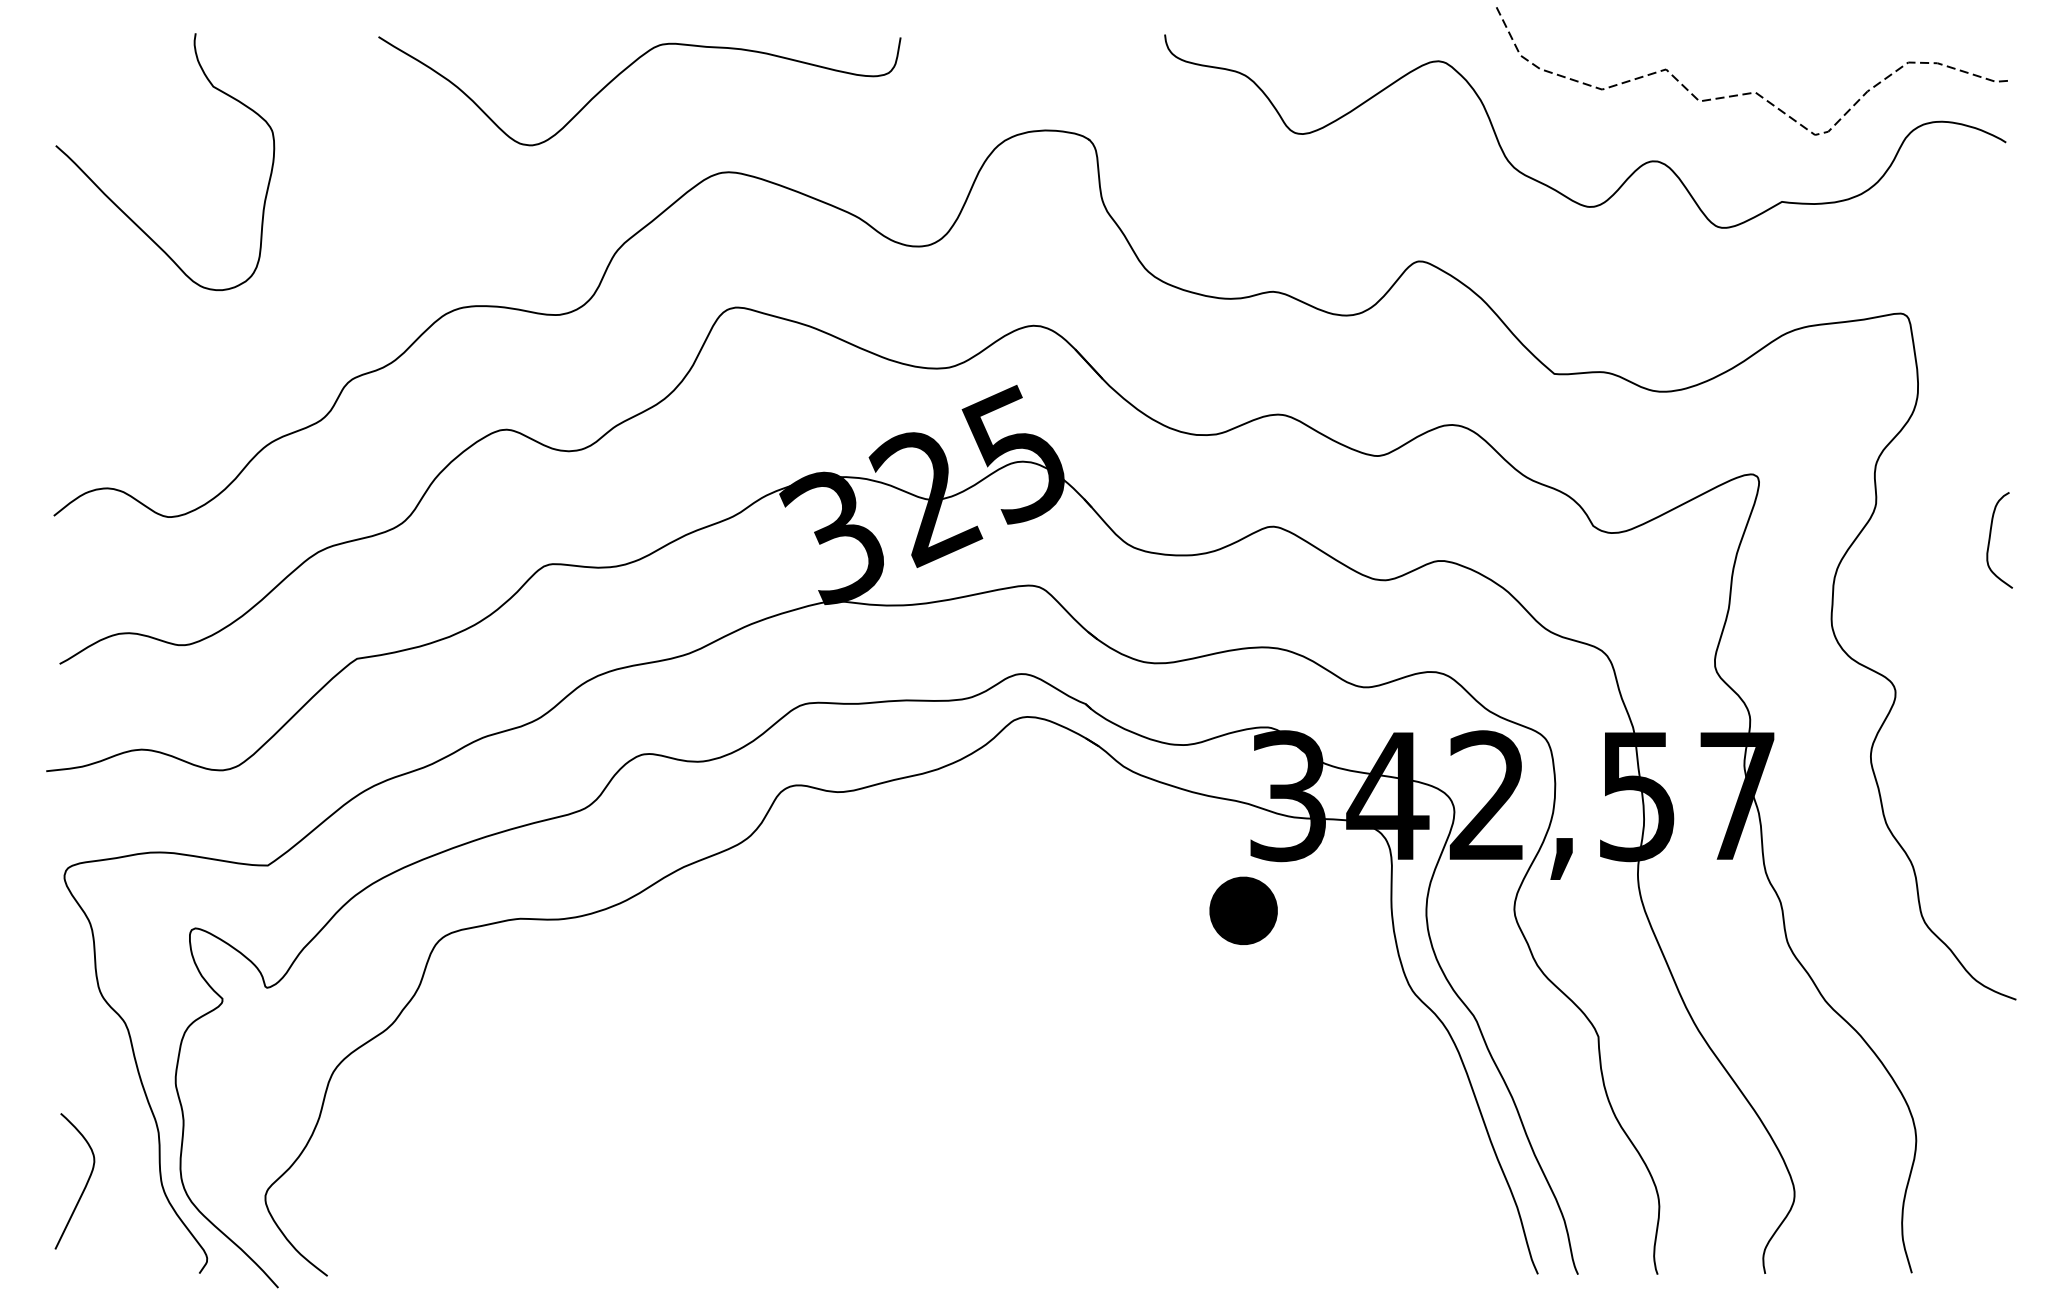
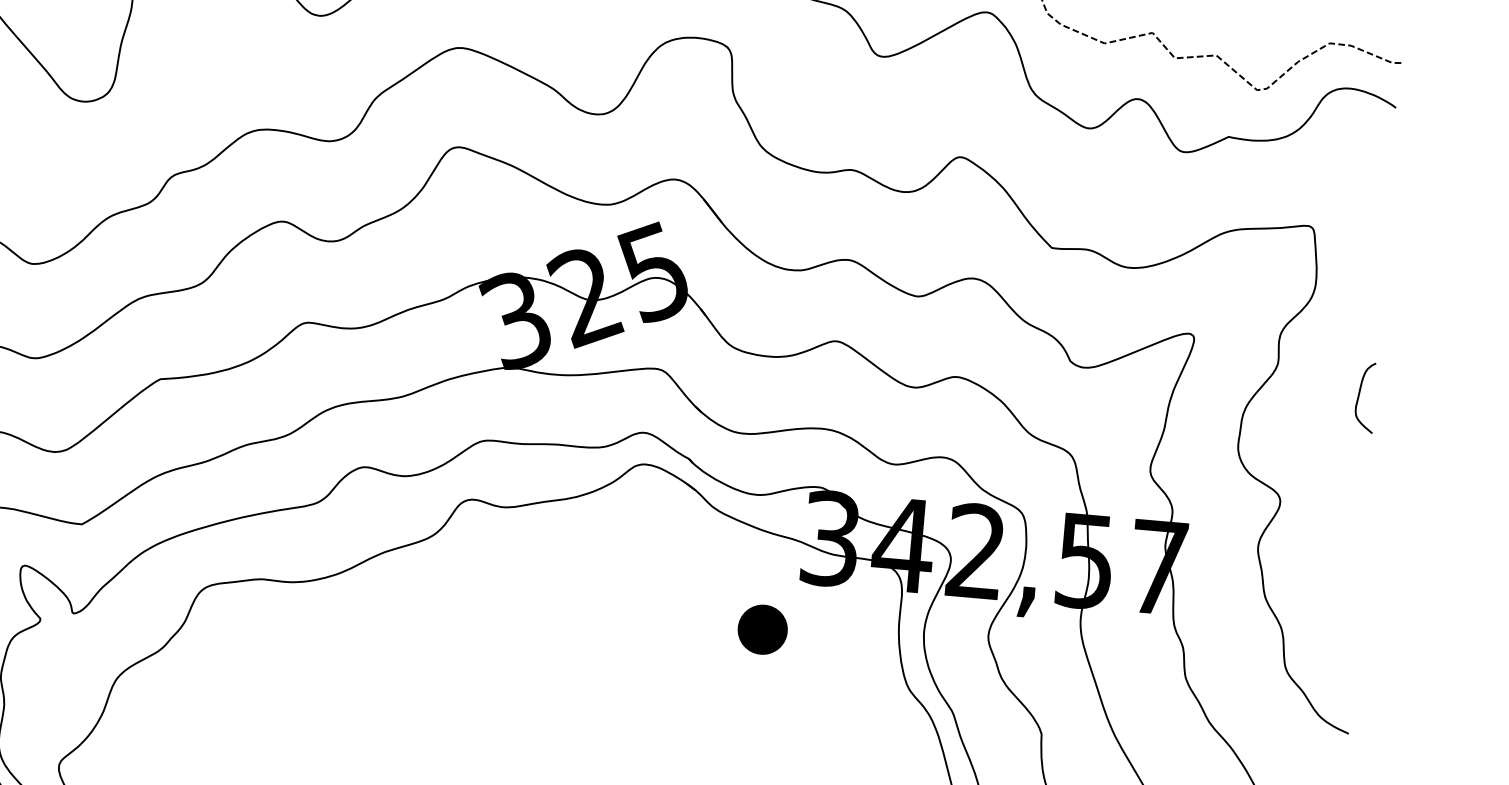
part: (1243, 910) -> (762, 629), moved

